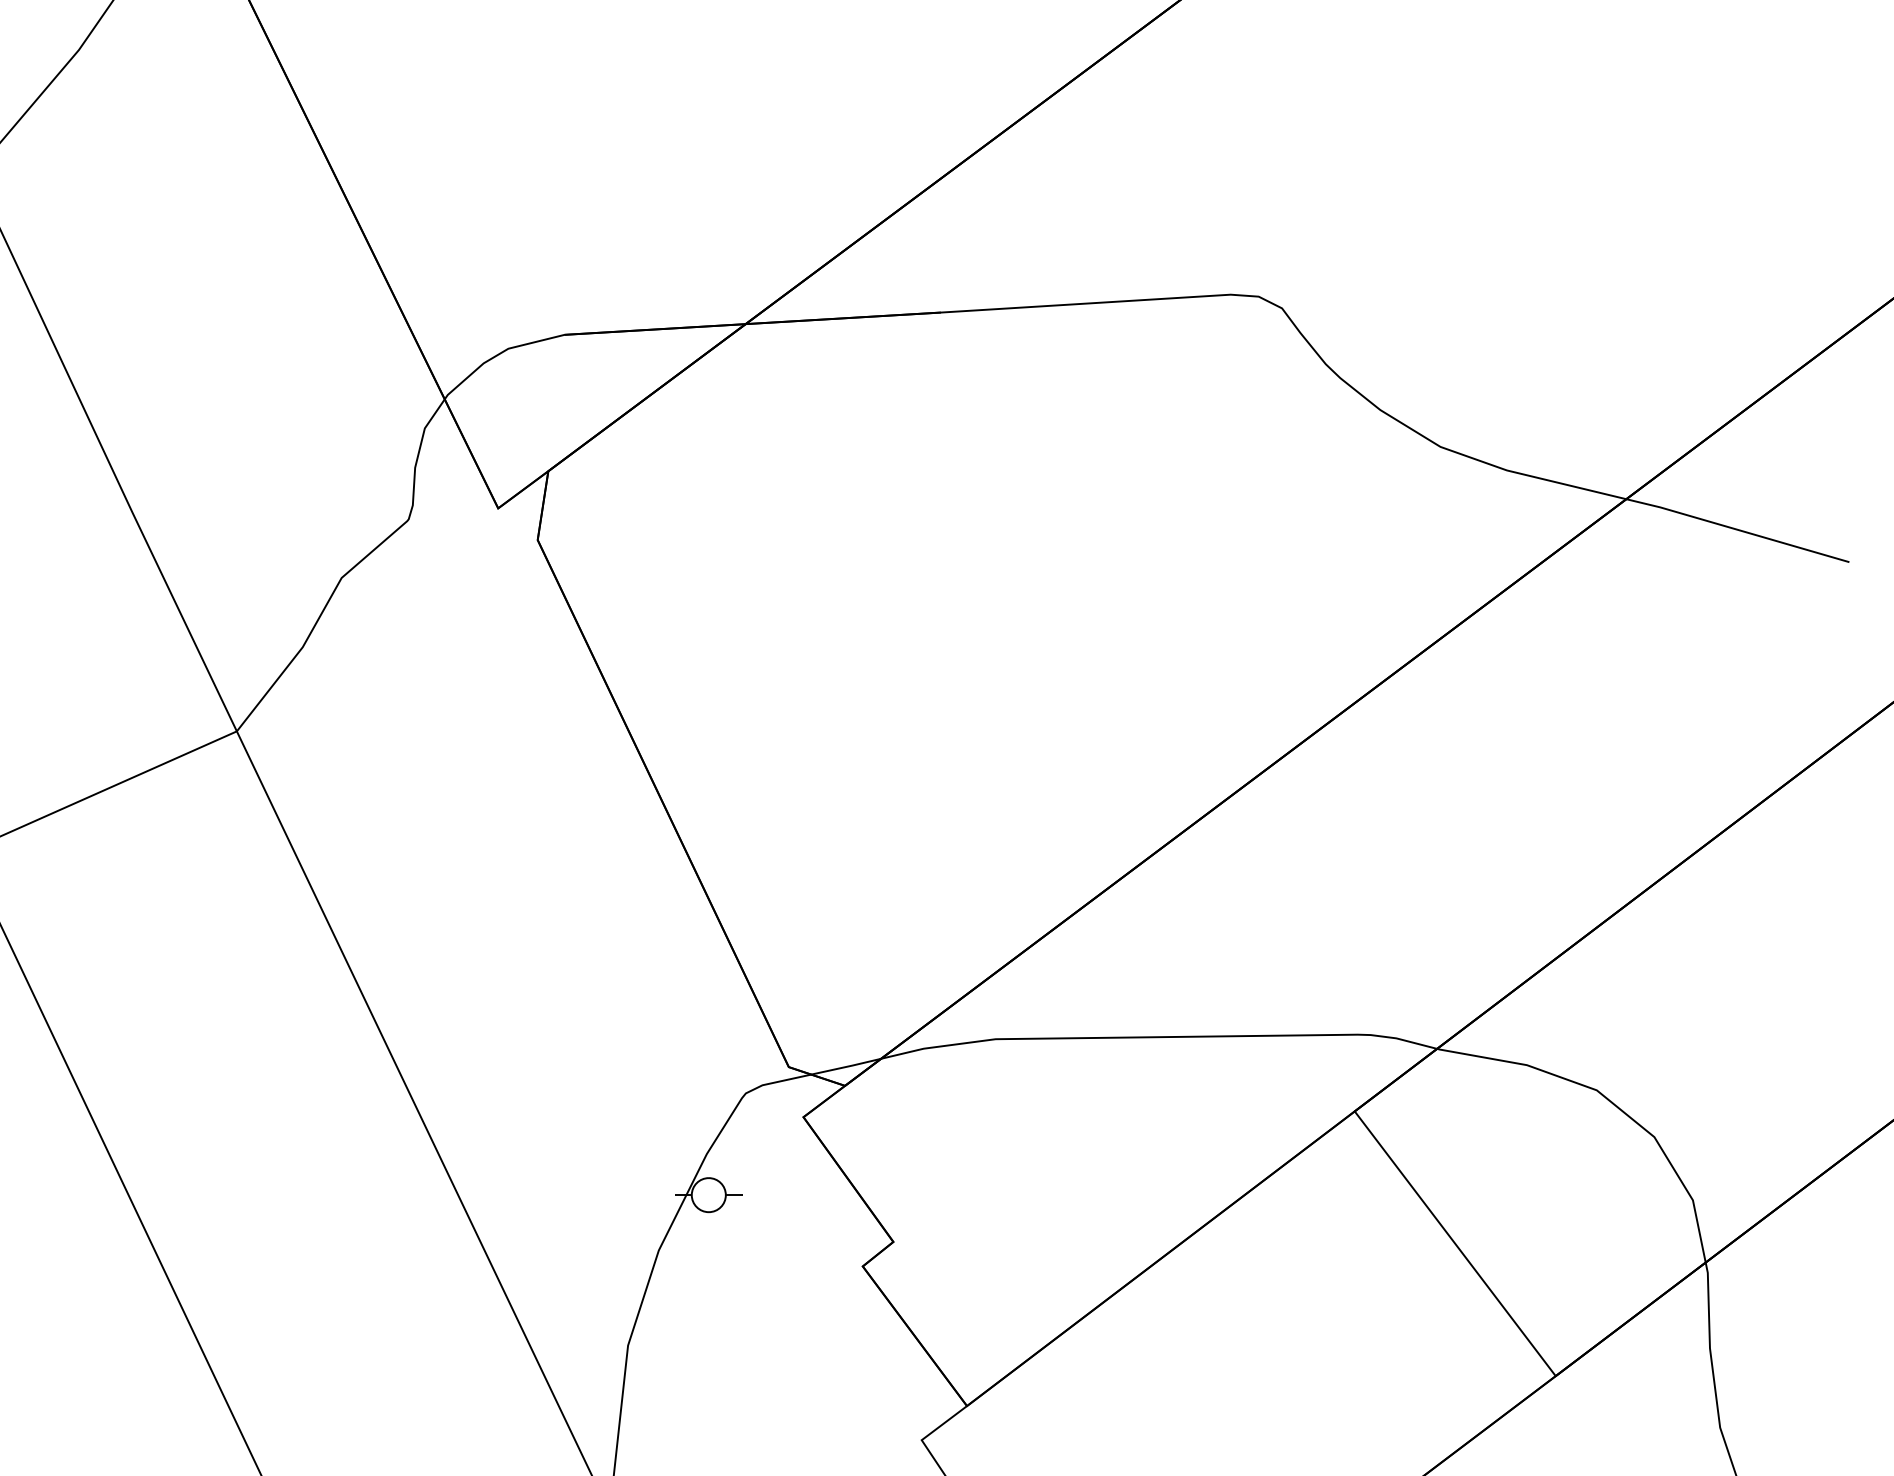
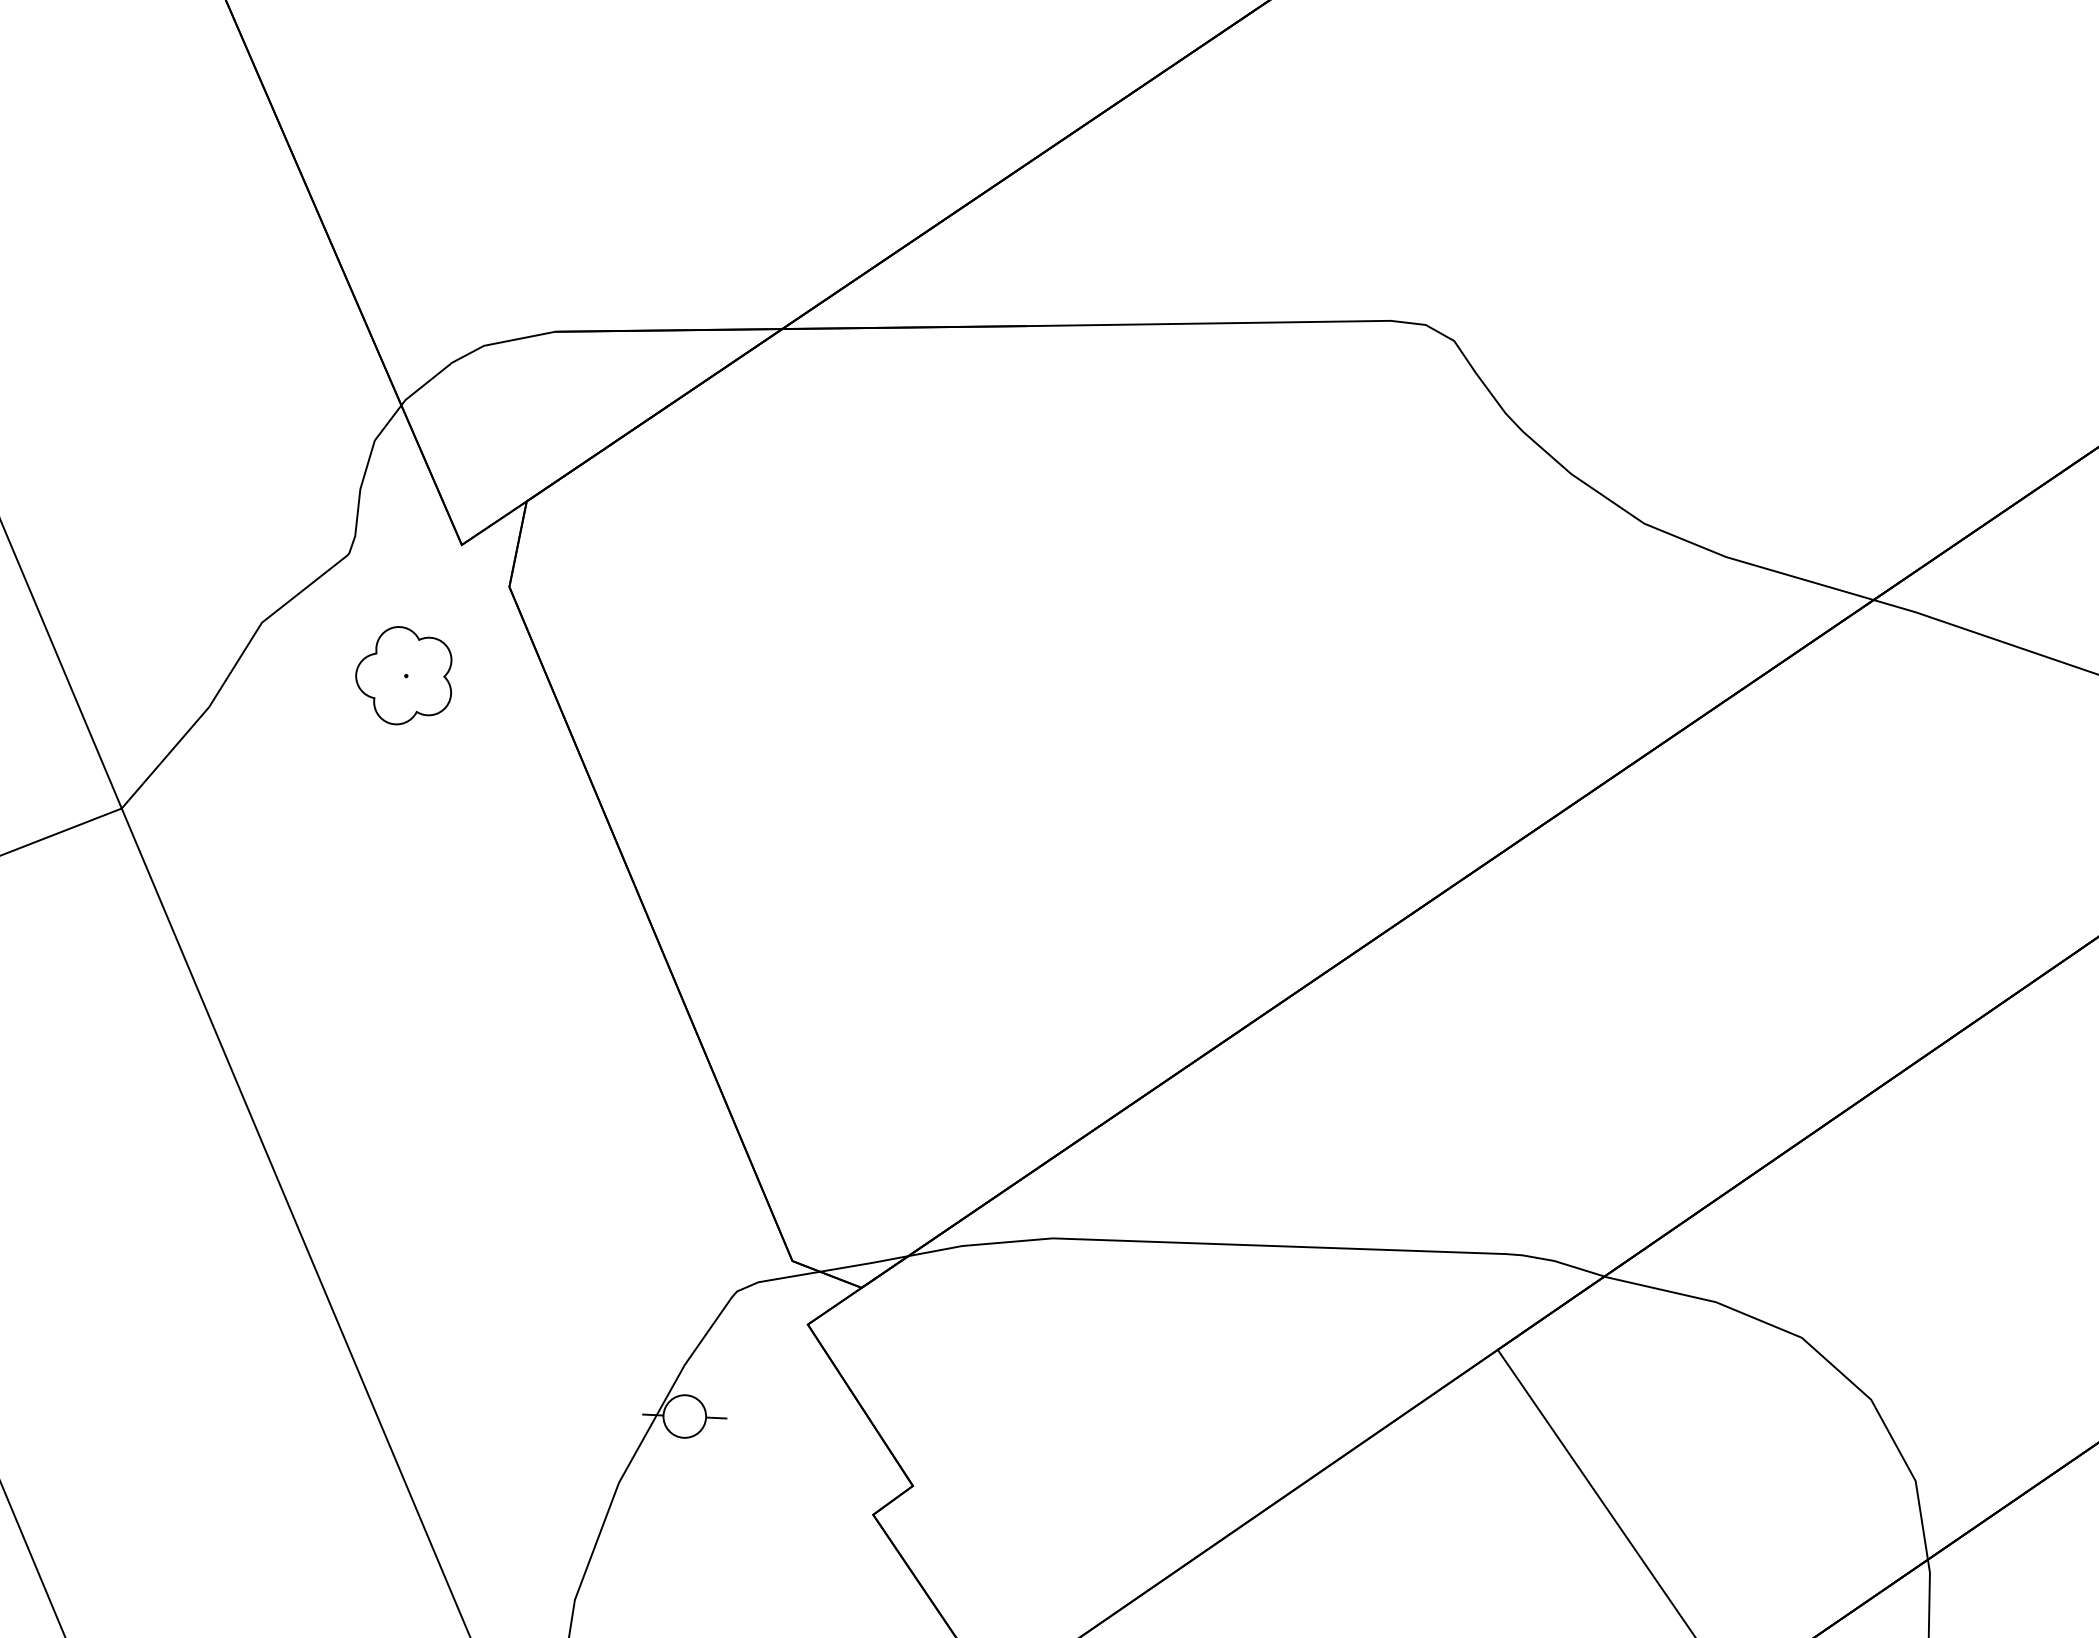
part: (457, 614) -> (404, 675), added

